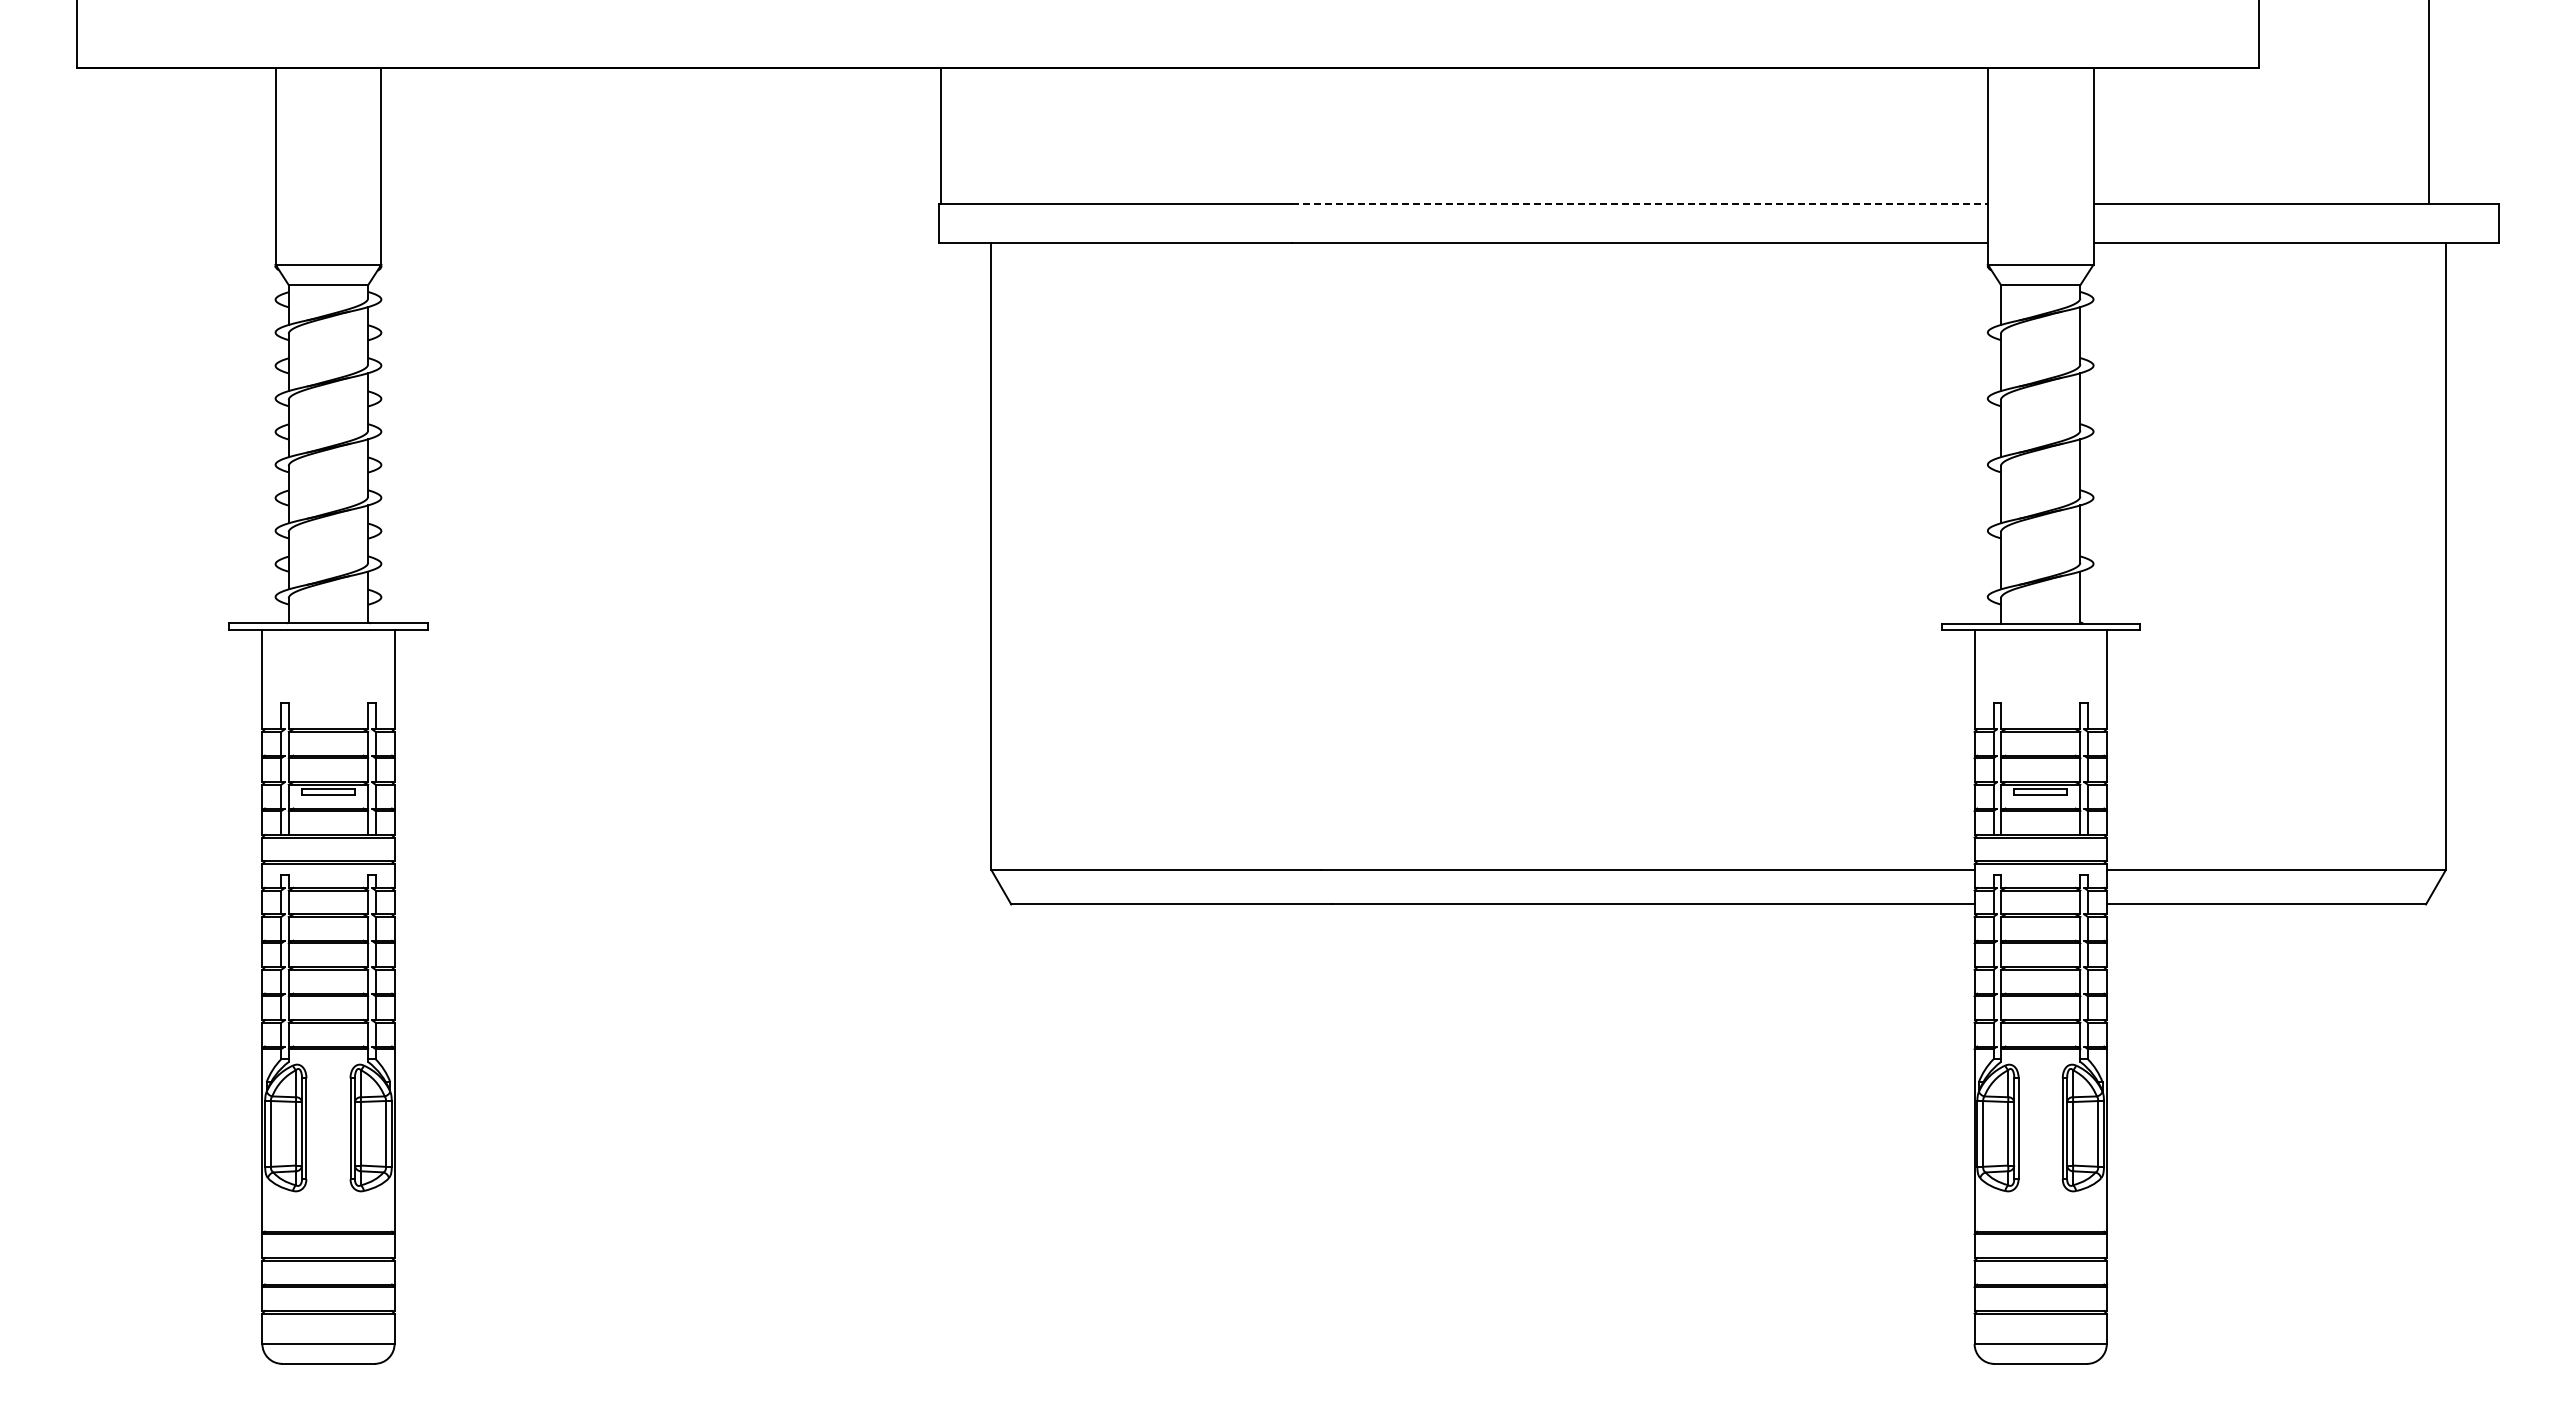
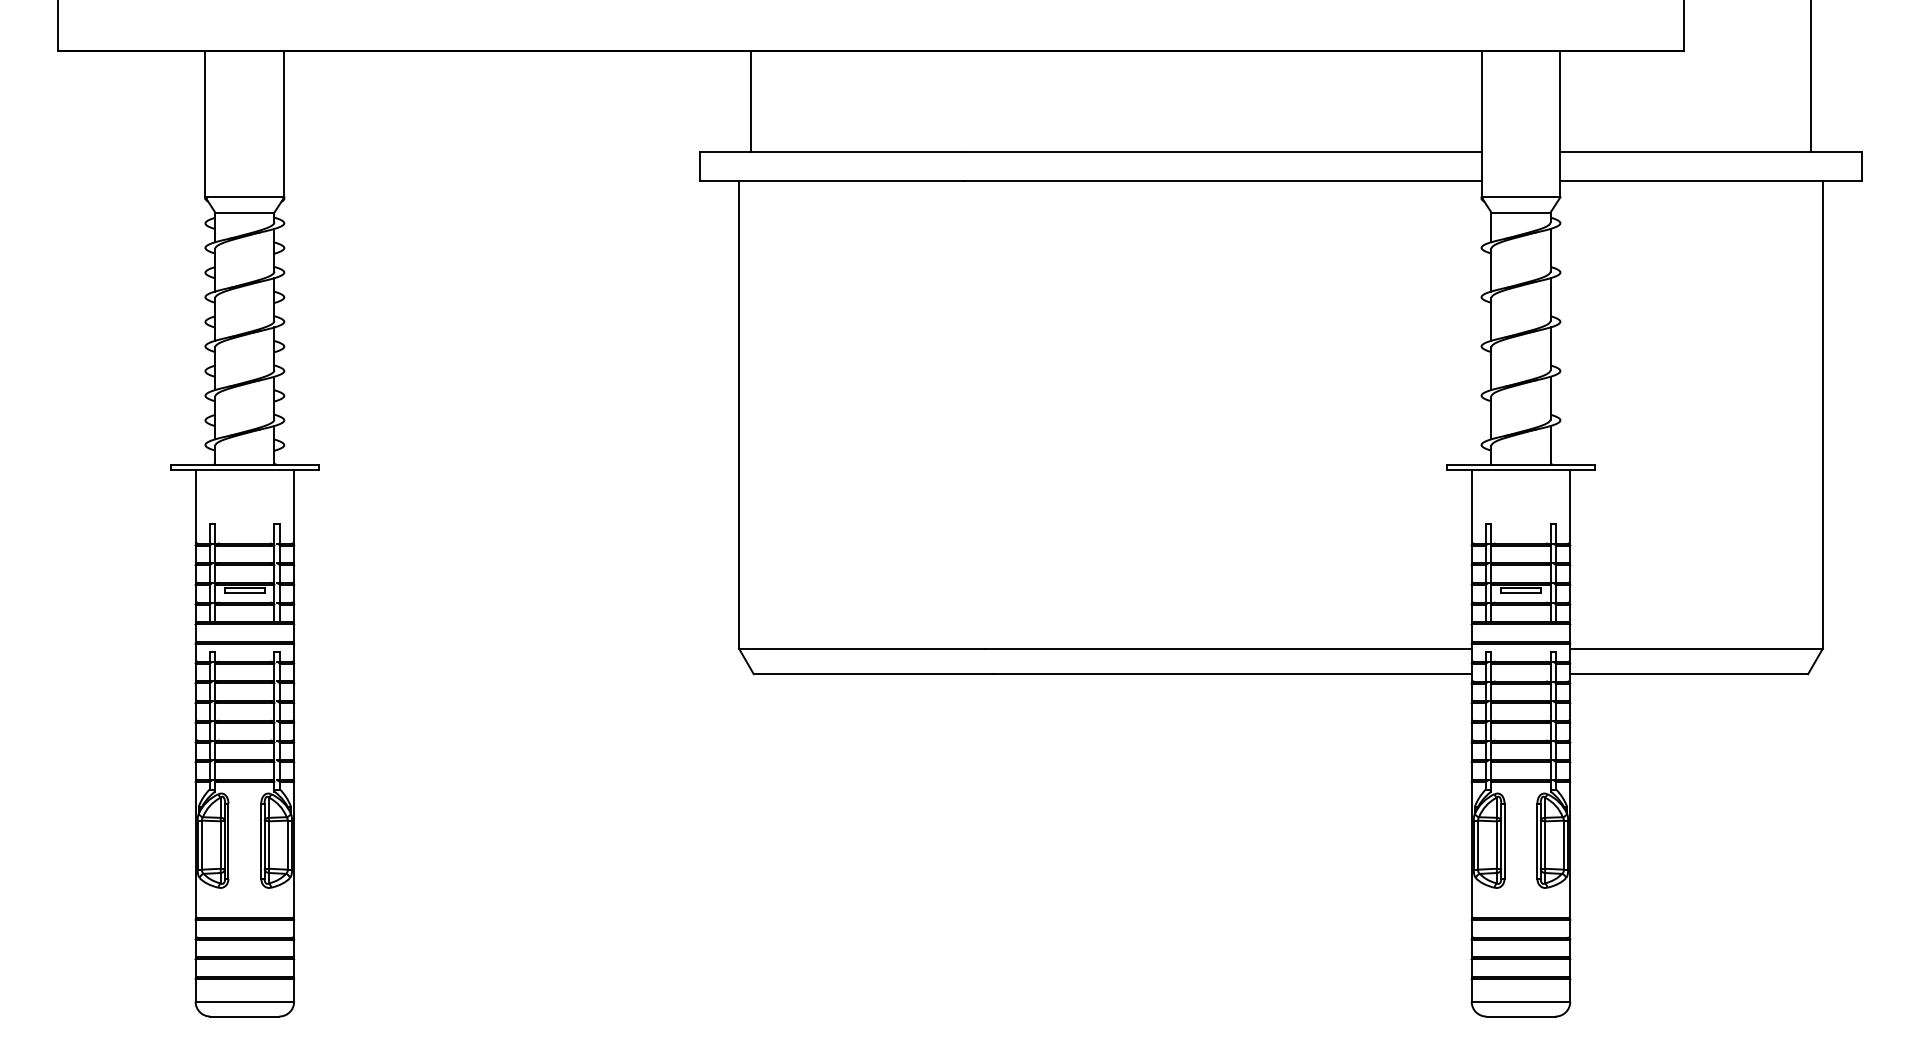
line: (940, 135) -> (750, 101), moved
line: (1639, 203) -> (1221, 151), dashed -> solid

